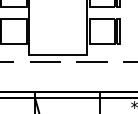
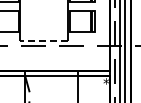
line: (58, 54) -> (44, 40), solid -> dashed

